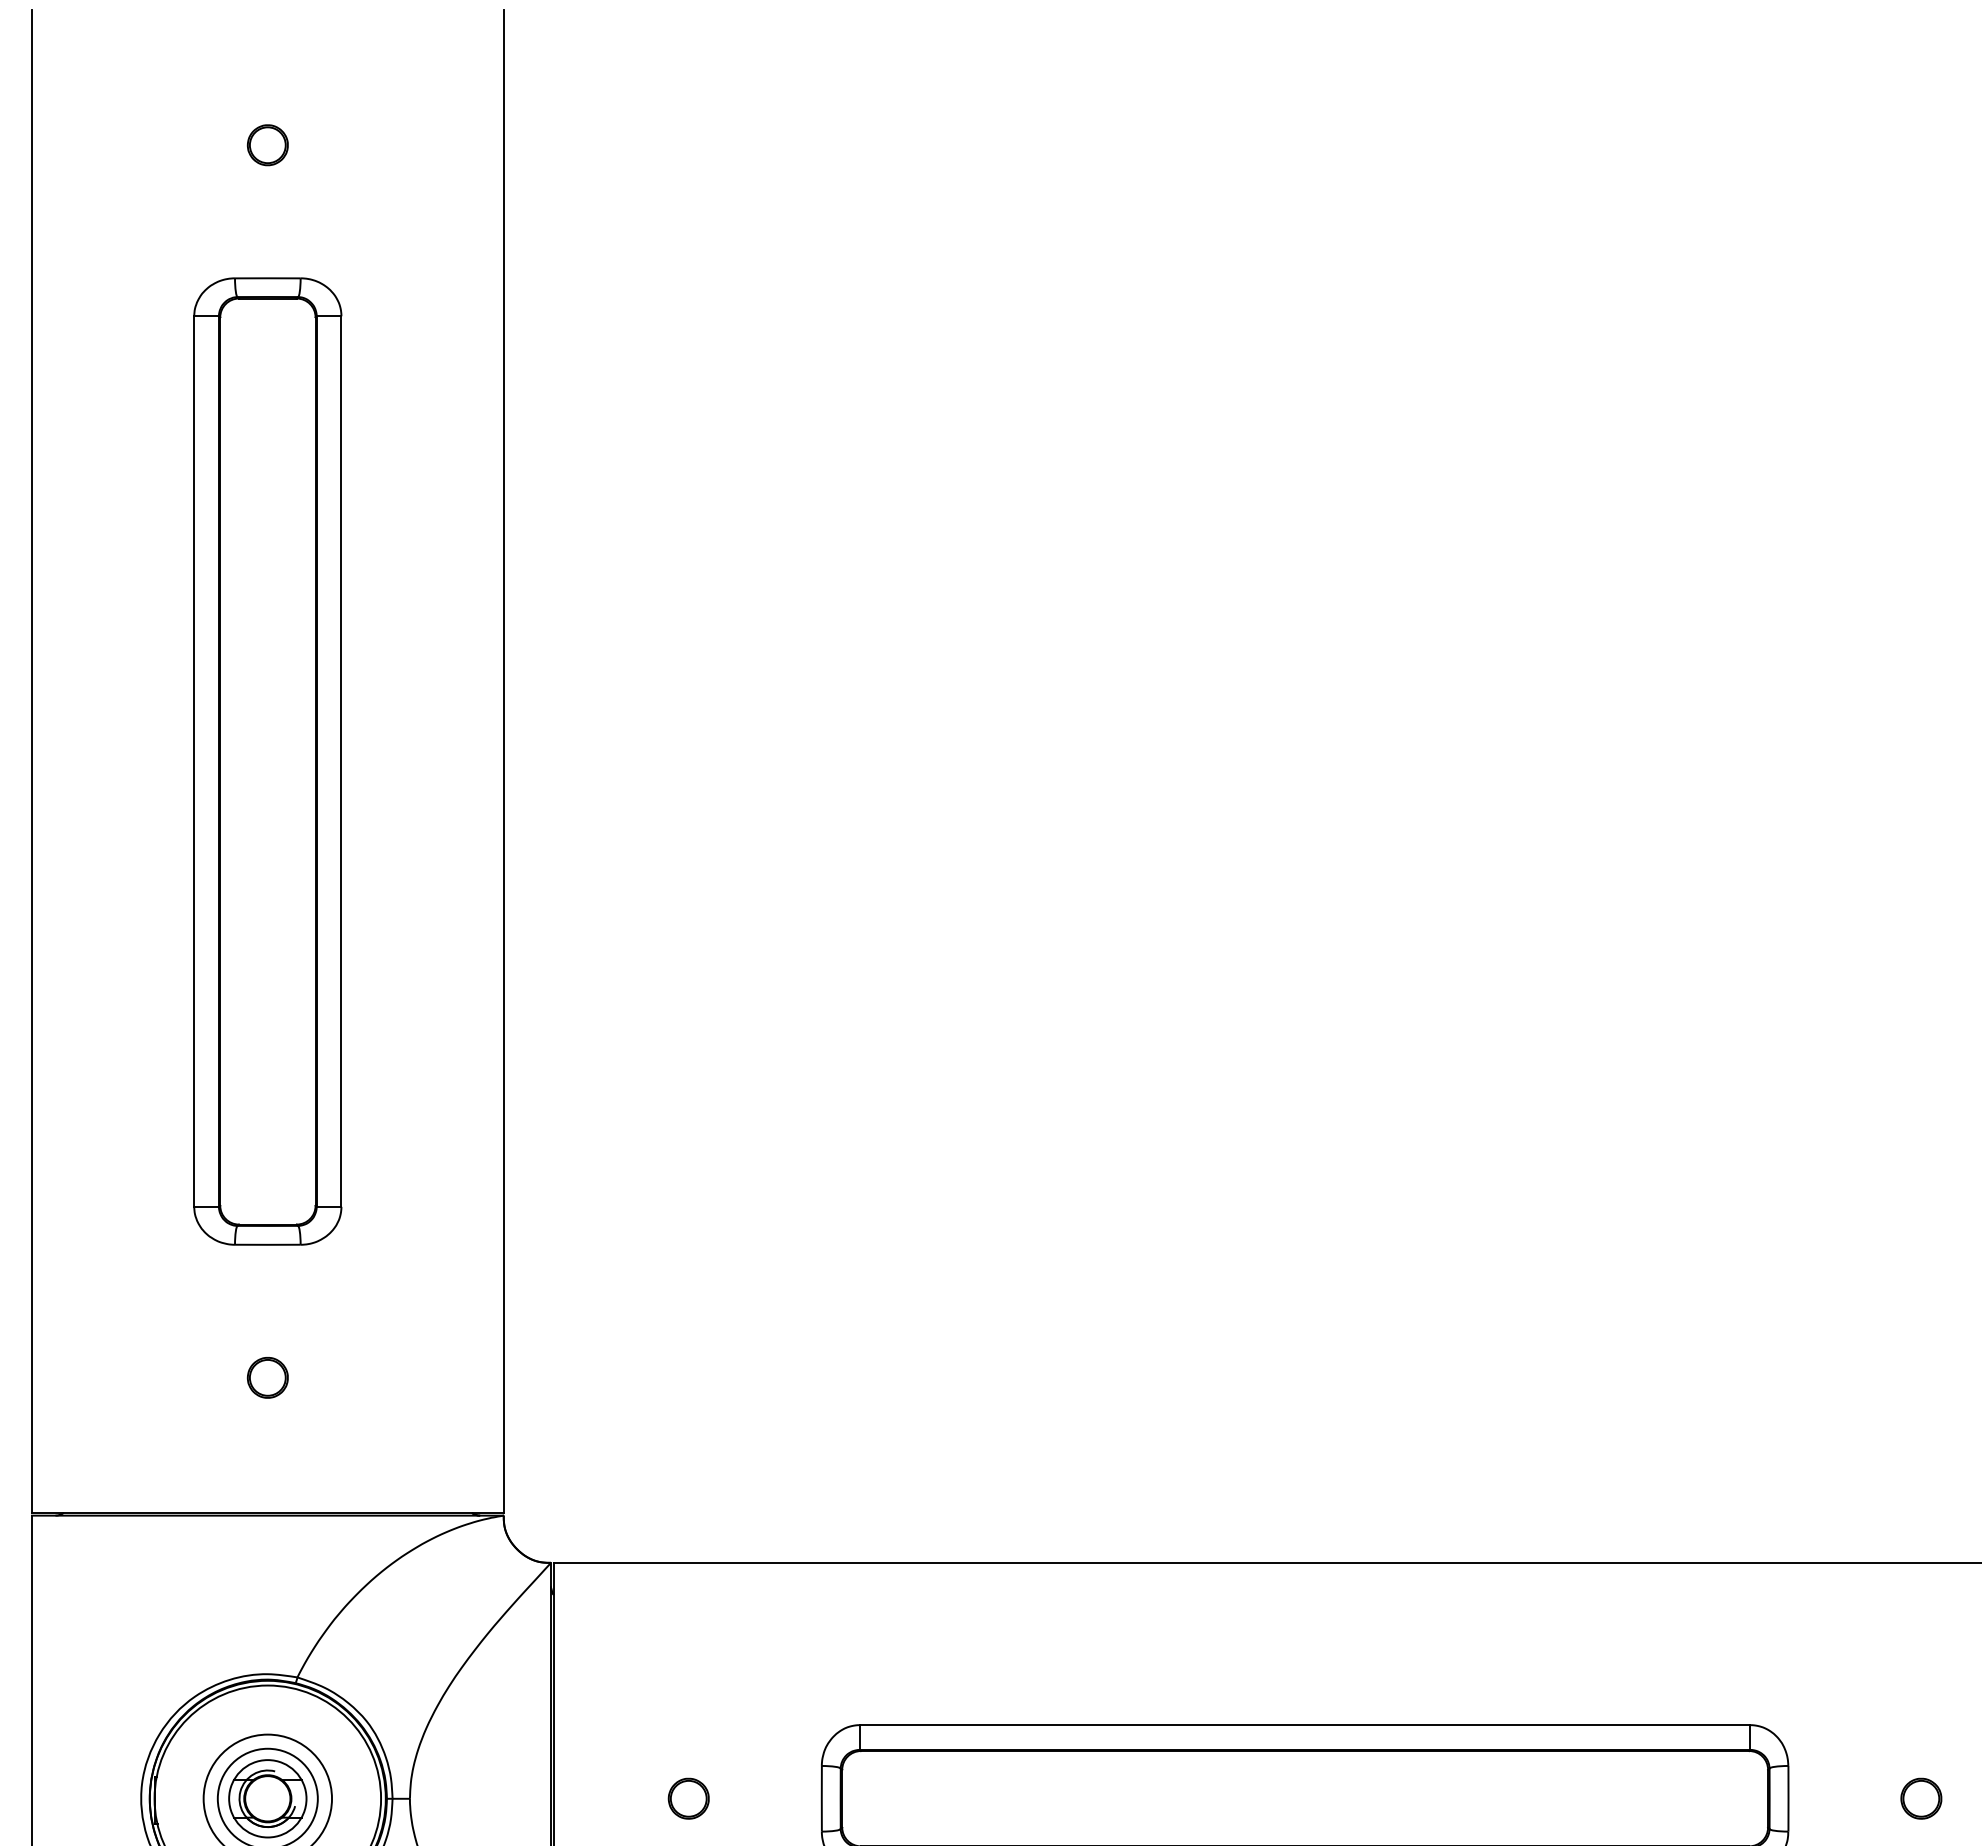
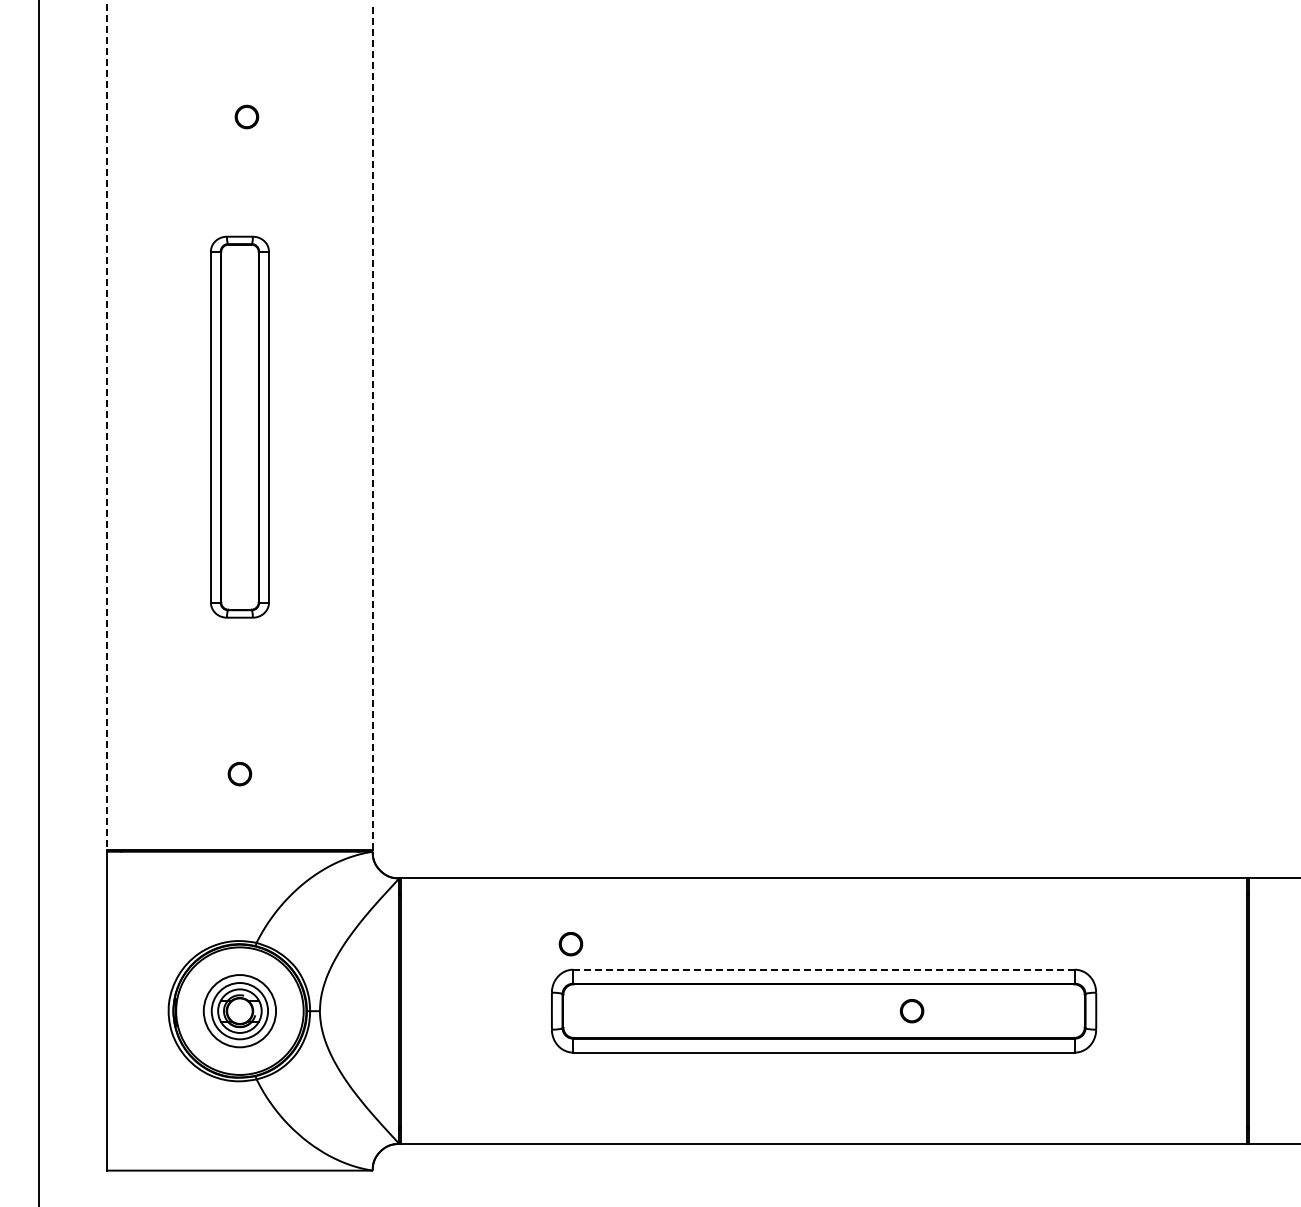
part: (267, 144) -> (246, 116), moved
line: (503, 760) -> (372, 426), solid -> dashed
line: (32, 762) -> (107, 427), solid -> dashed
part: (267, 762) -> (239, 427), size x0.7
line: (1305, 1724) -> (824, 969), solid -> dashed
part: (687, 1799) -> (570, 944), moved
part: (1920, 1799) -> (911, 1011), moved

